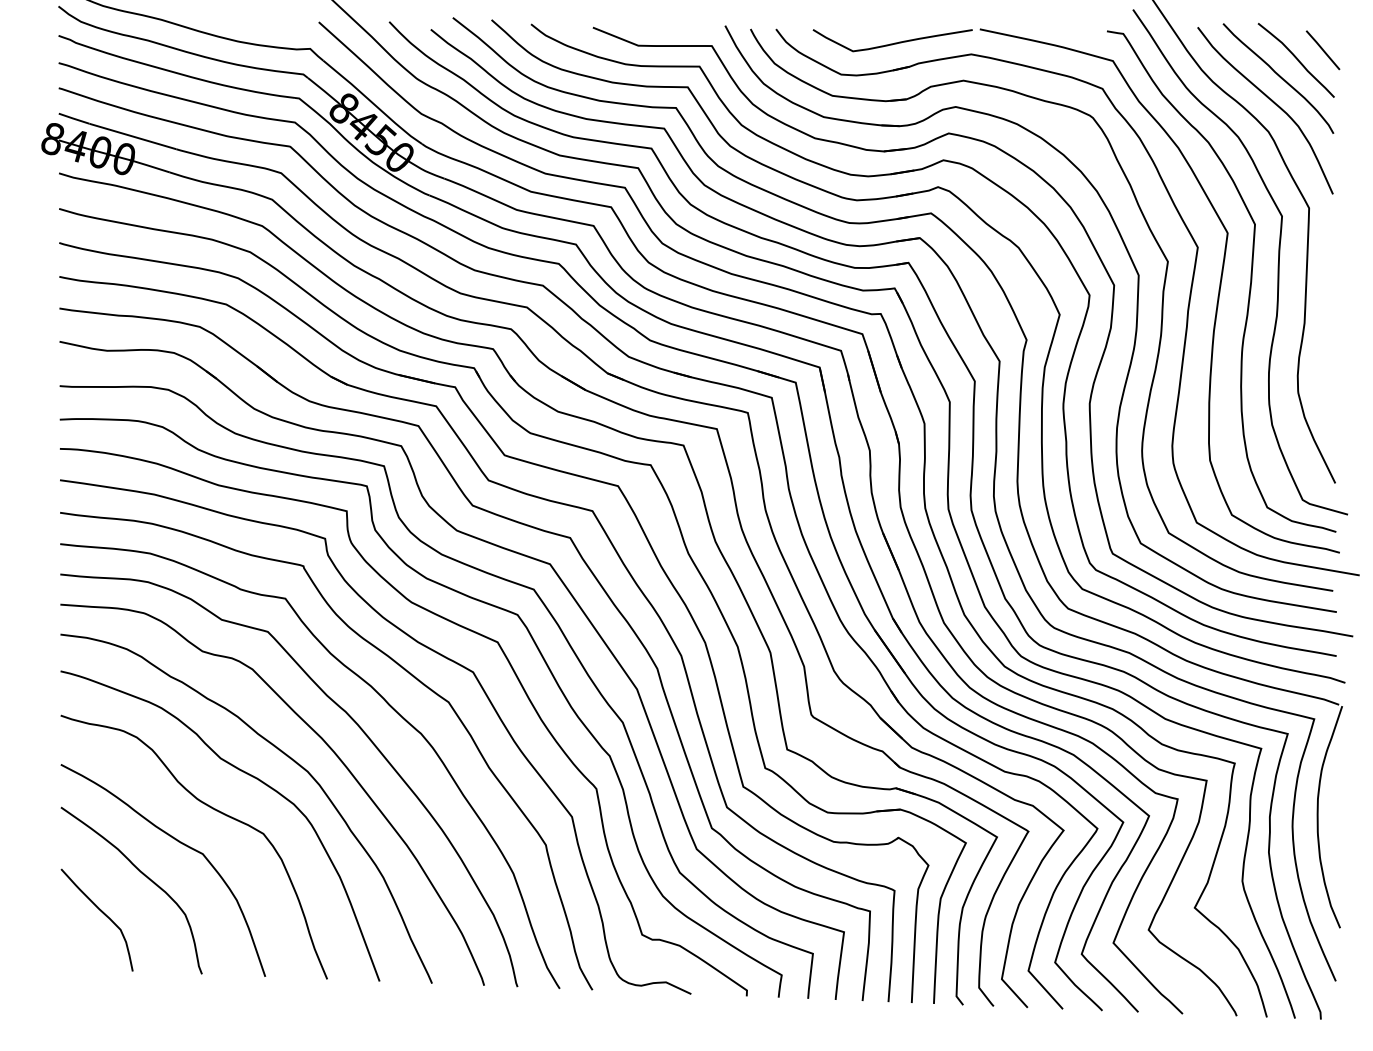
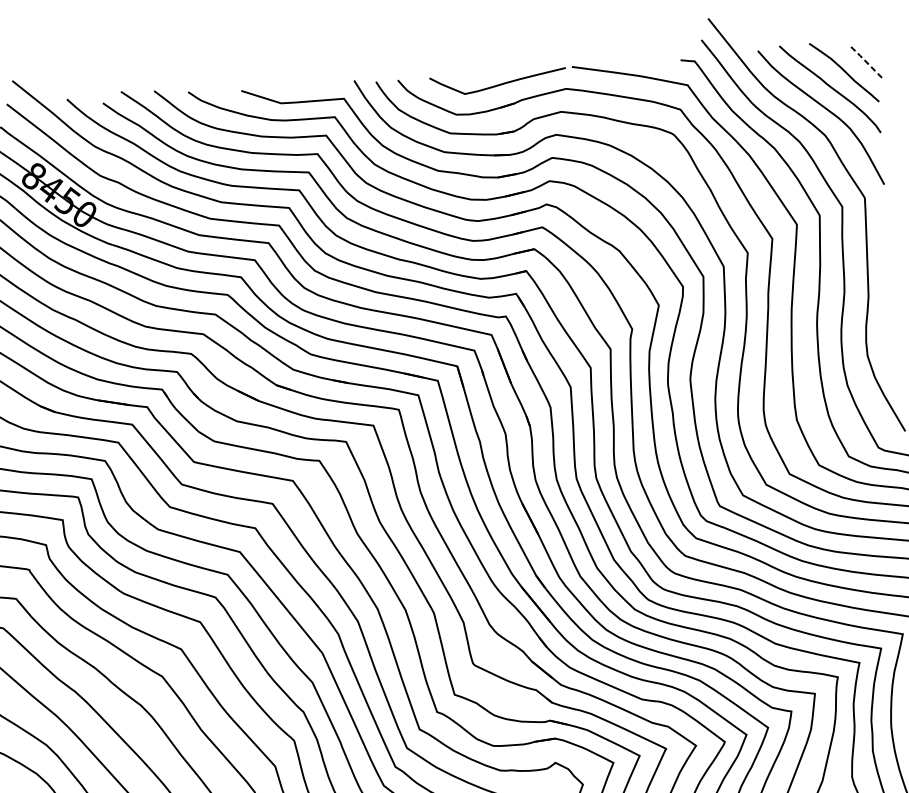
line: (1322, 49) -> (865, 61), solid -> dashed

